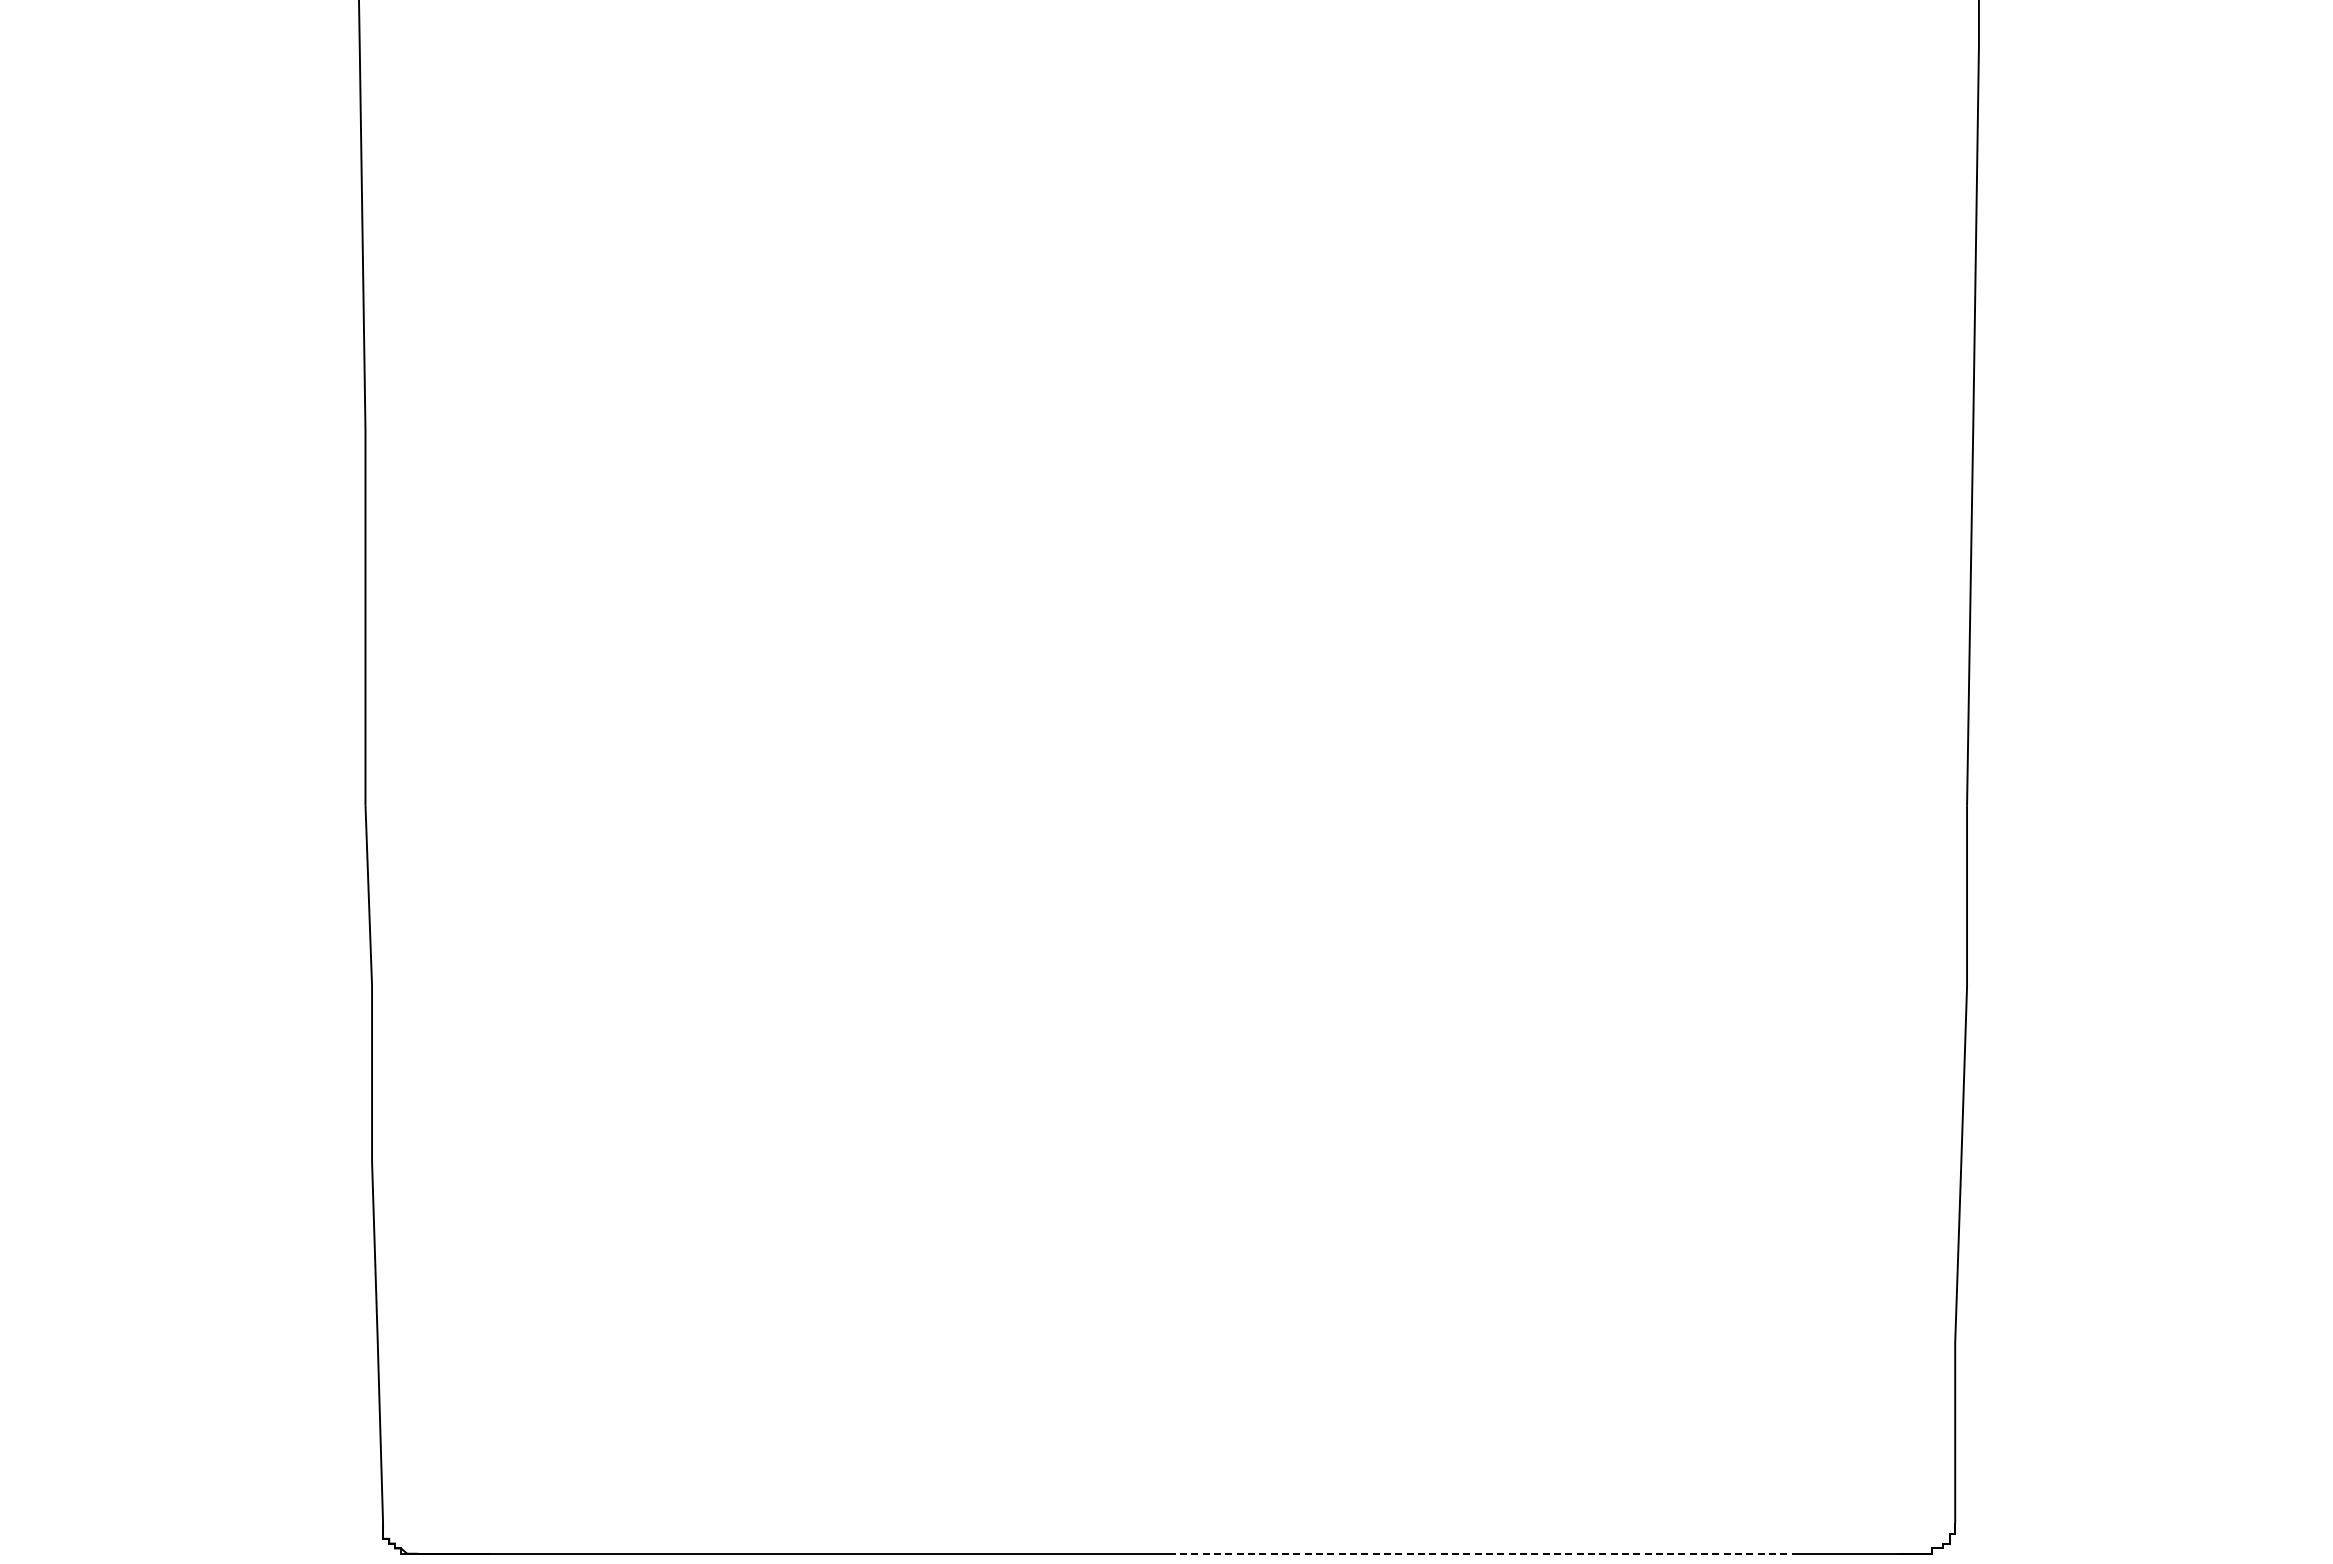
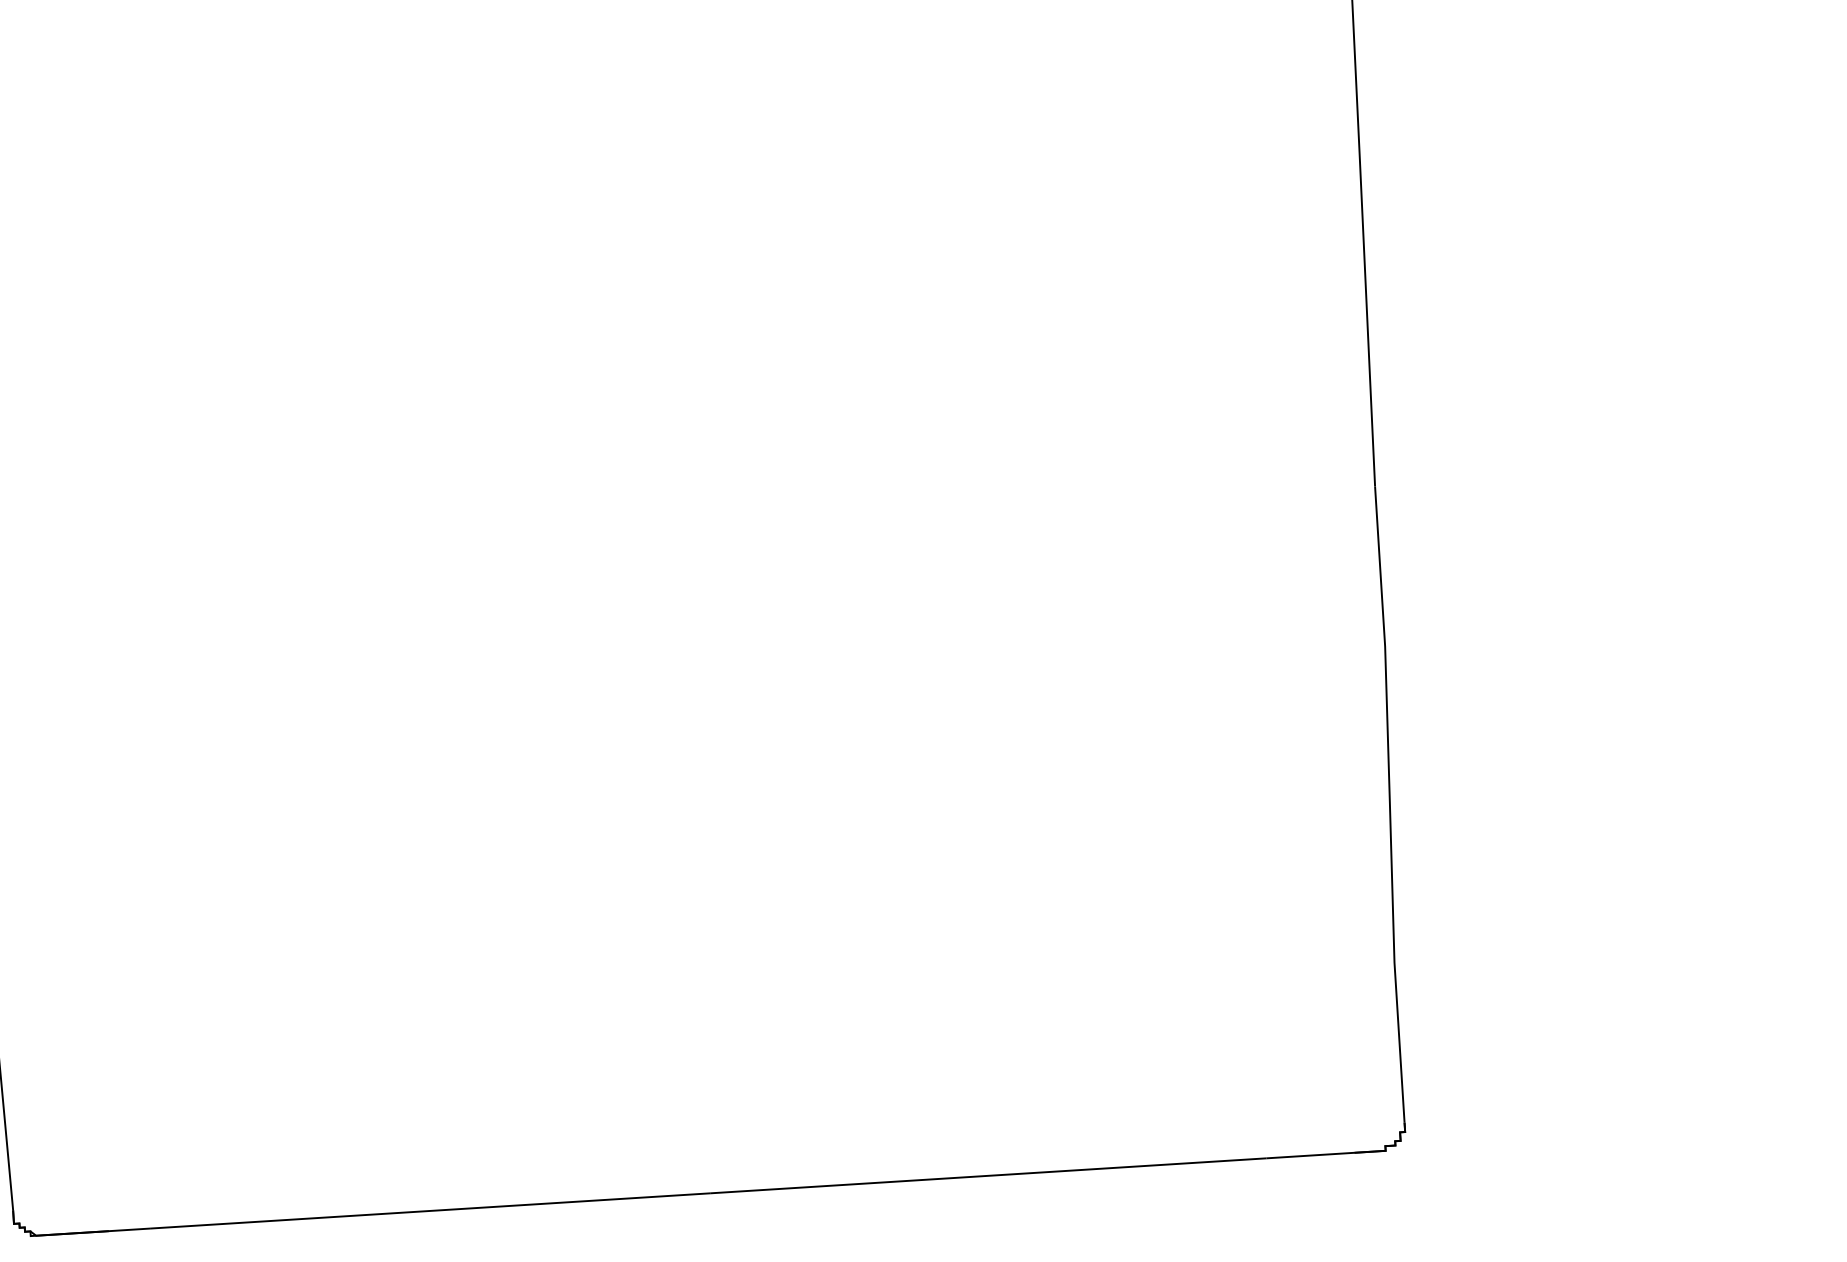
line: (1483, 1553) -> (988, 1175), dashed -> solid

